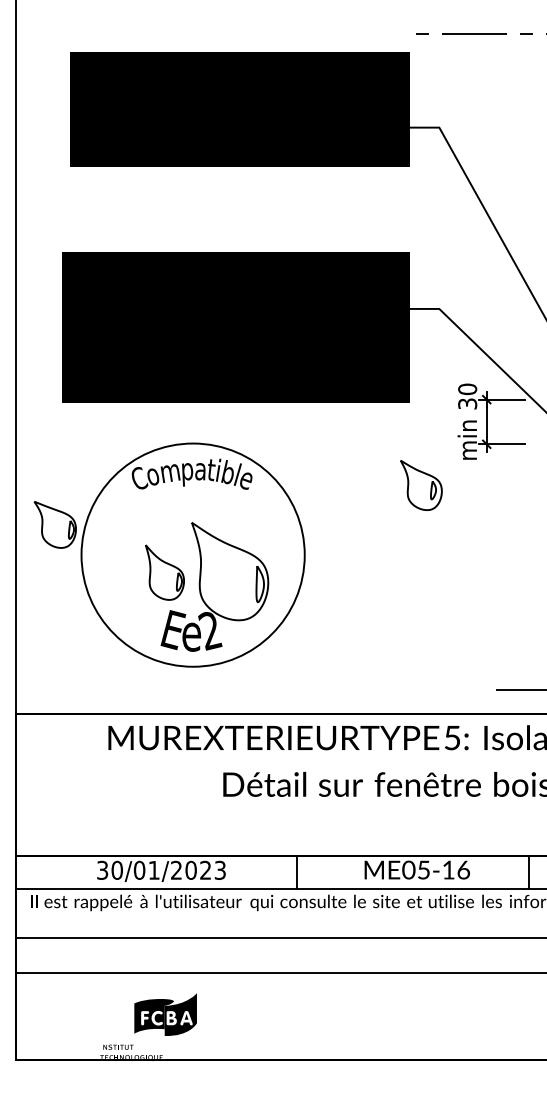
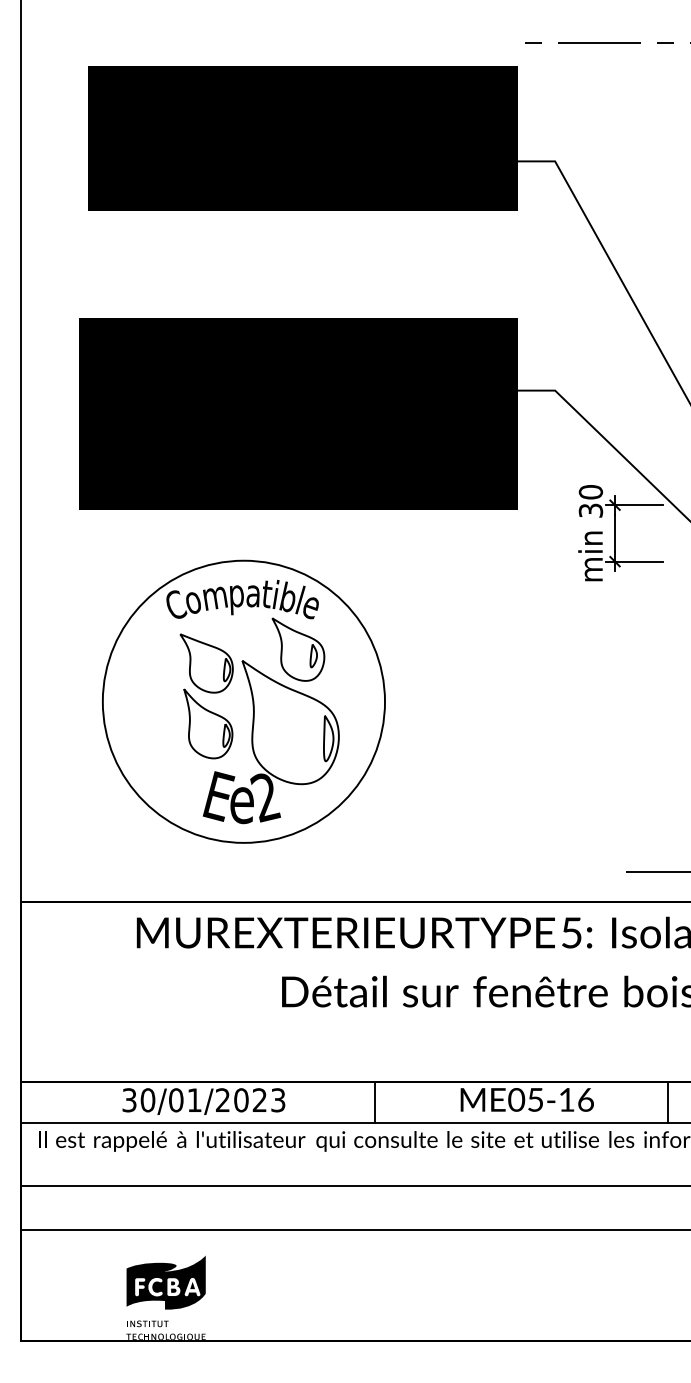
part: (421, 485) -> (298, 649), moved
part: (55, 524) -> (206, 663), moved
part: (165, 1014) -> (165, 1282), moved

